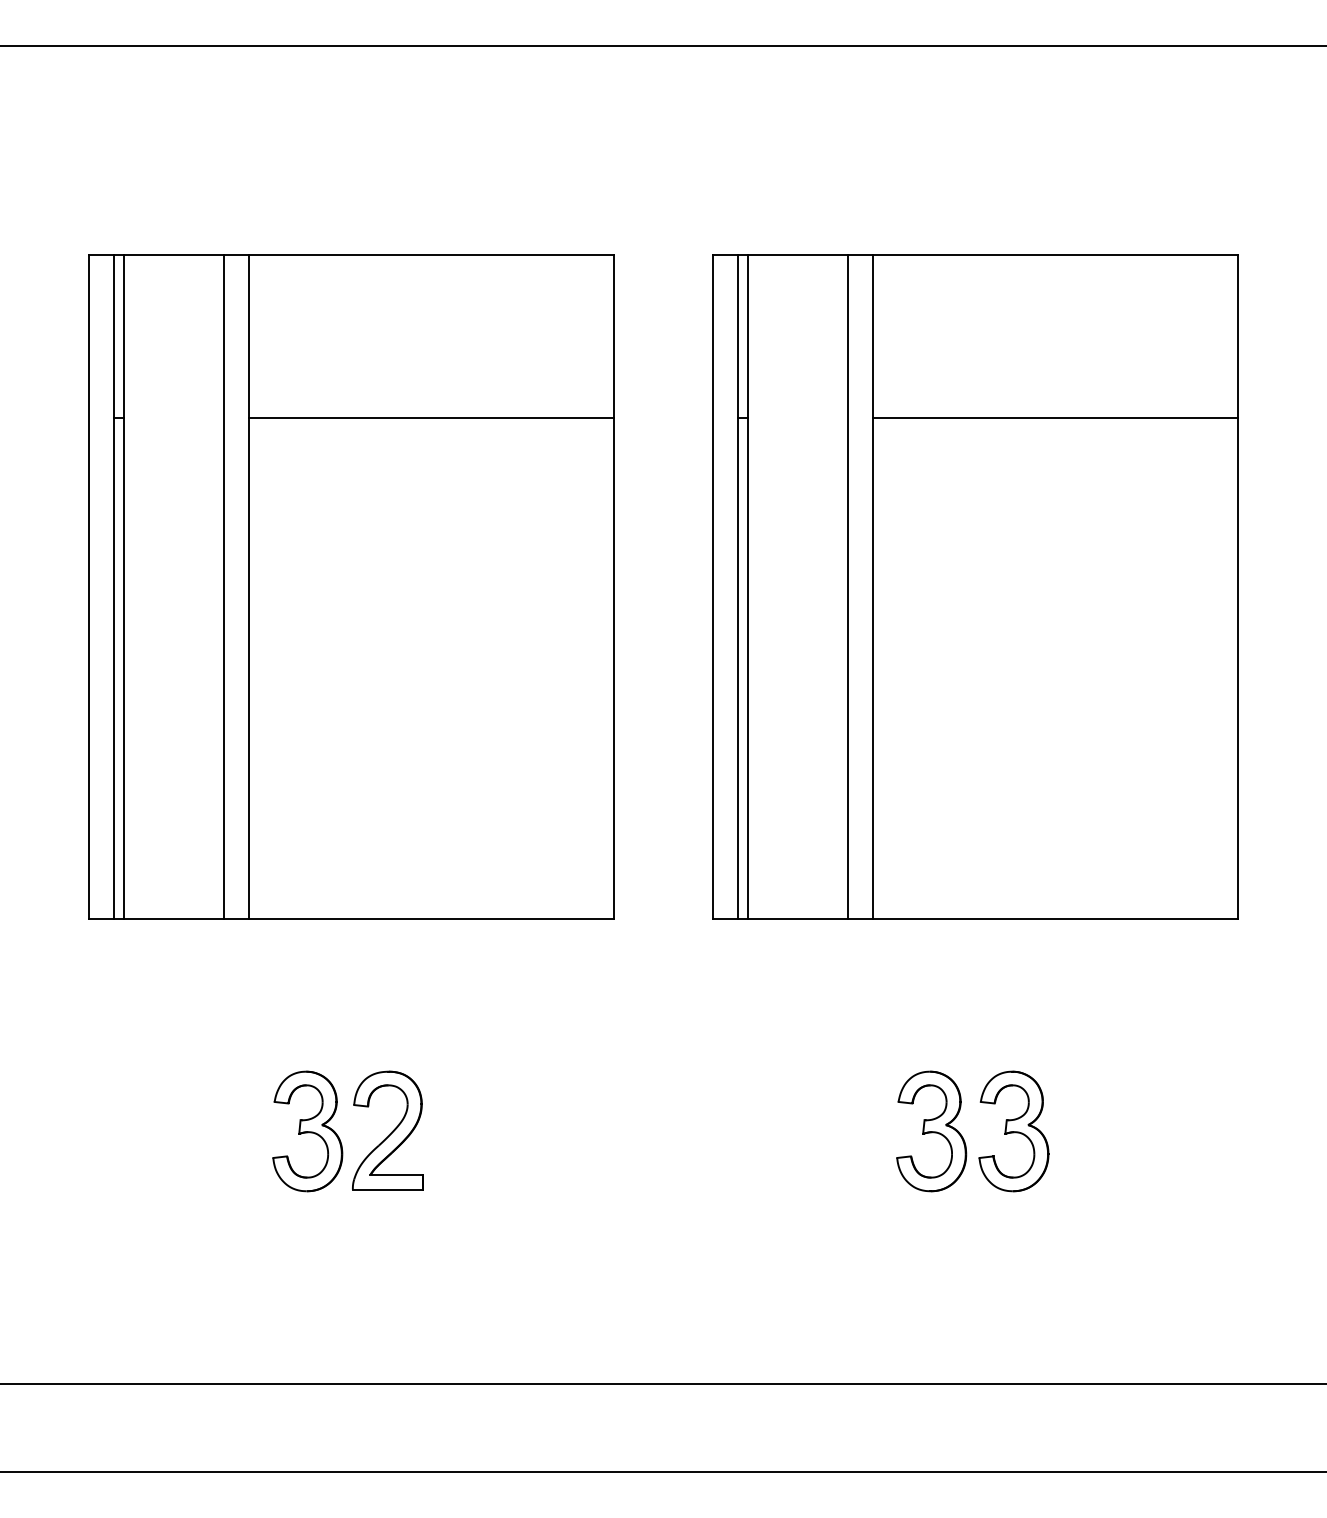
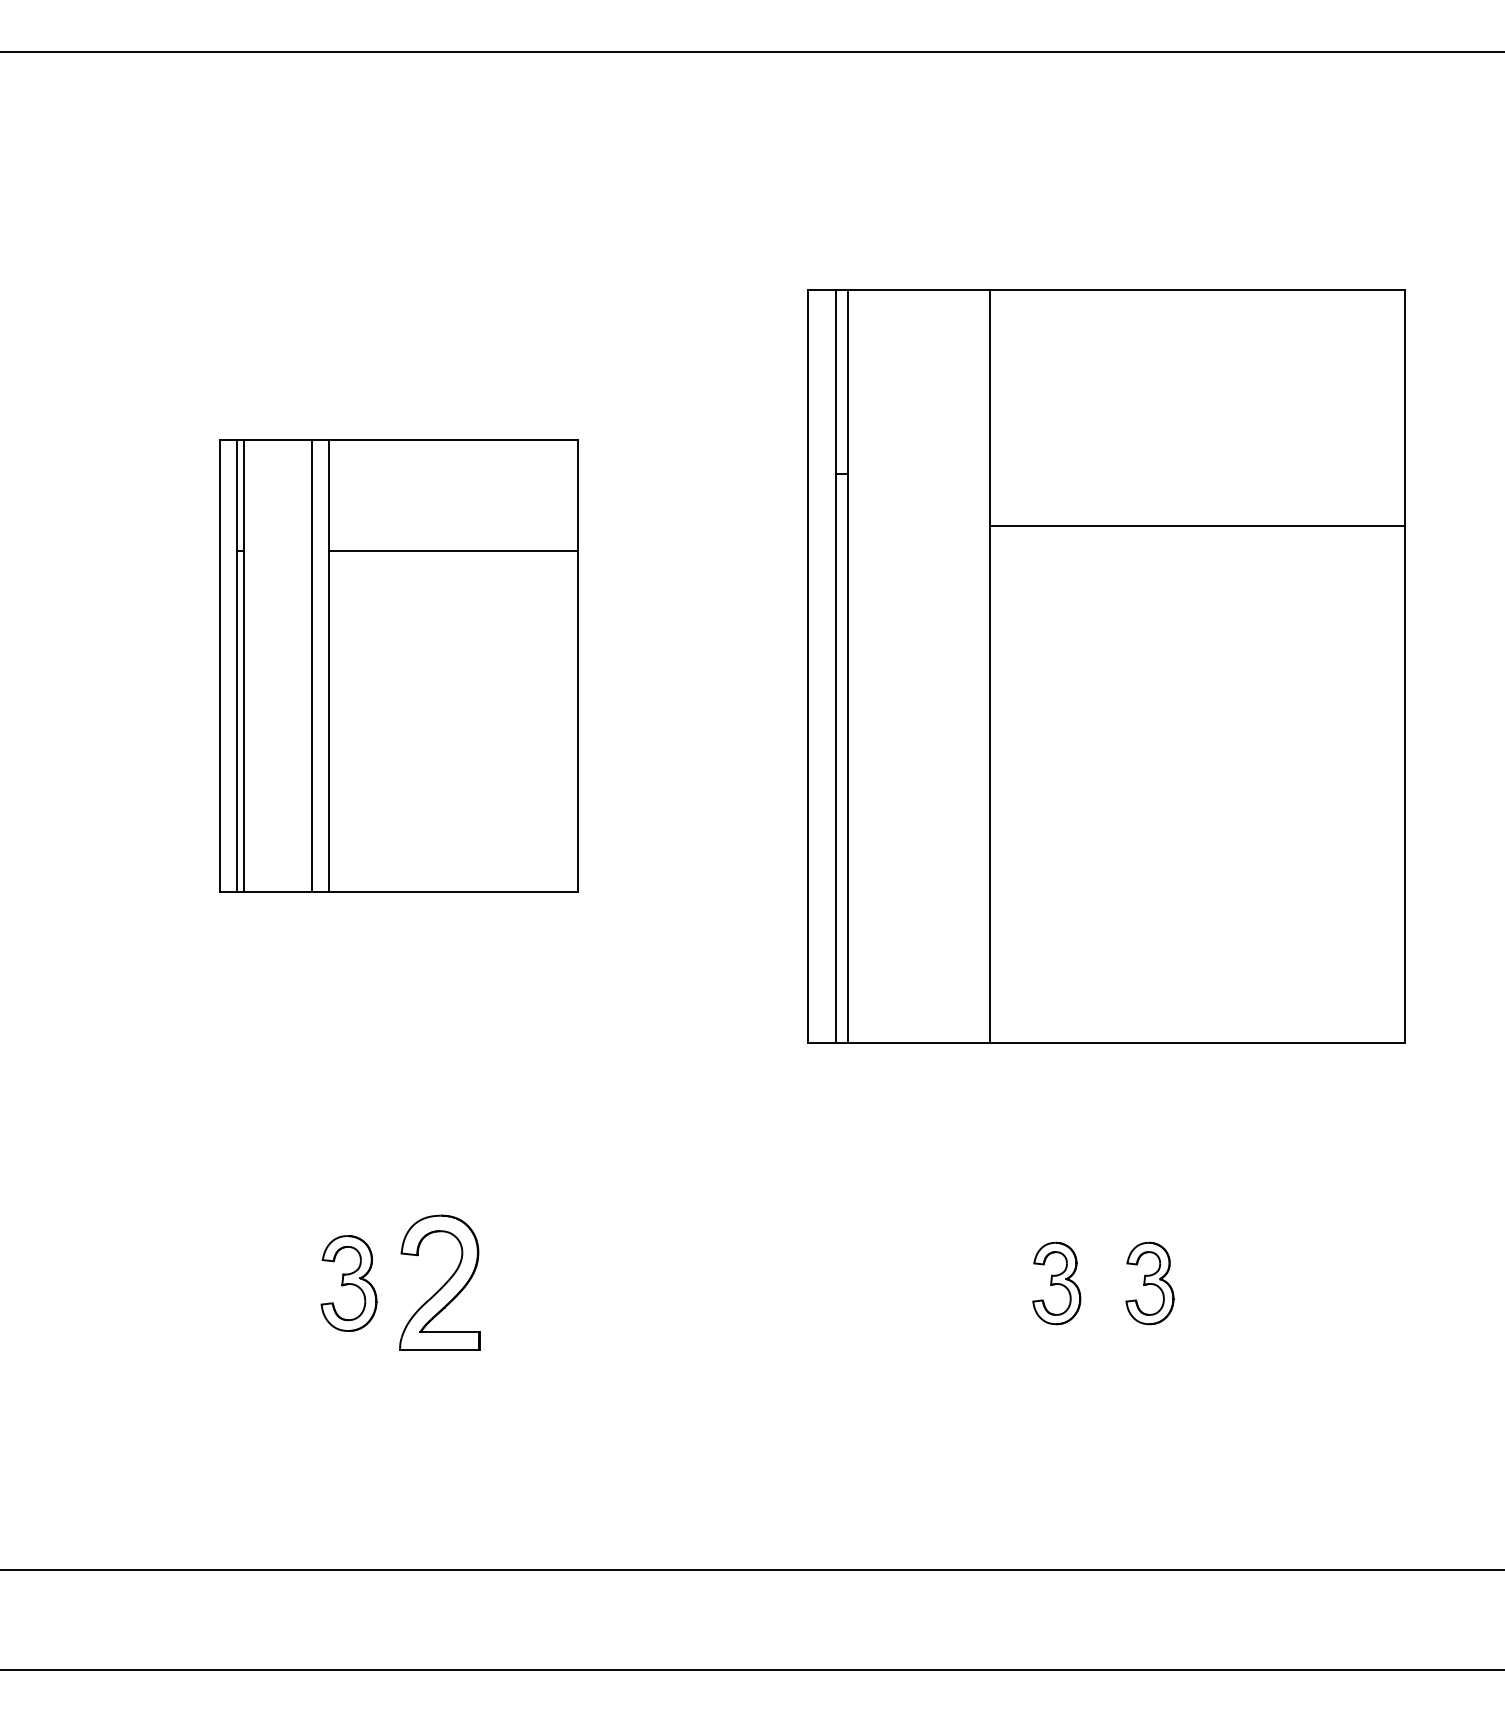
line: (1055, 417) -> (1197, 525), moved
part: (351, 586) -> (398, 665), size x0.6
line: (847, 587) -> (961, 666), removed
part: (307, 1131) -> (348, 1283), size x0.7
part: (931, 1131) -> (1056, 1283), size x0.6
part: (1013, 1131) -> (1149, 1283), size x0.6

